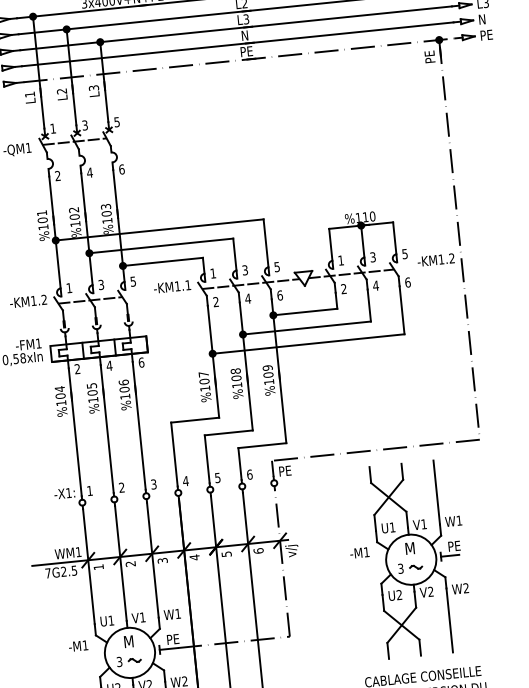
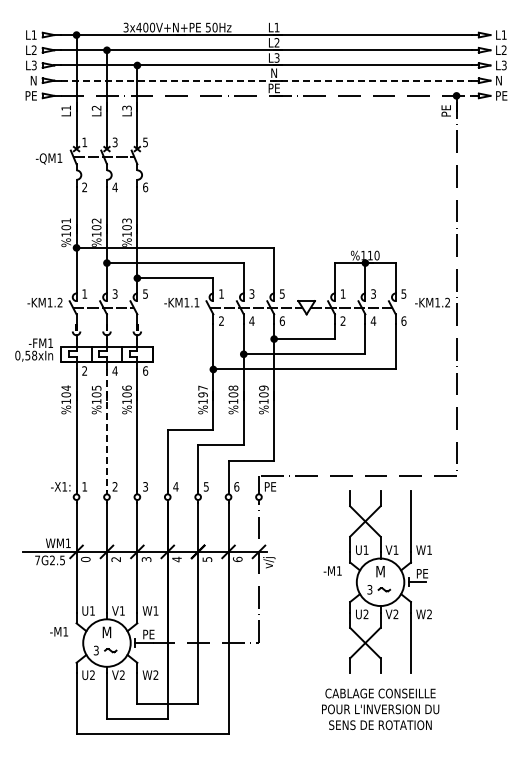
line: (238, 44) -> (267, 80), solid -> dashed
text: (203, 381) -> (202, 394), %107 -> %197
line: (106, 429) -> (106, 430), solid -> dashed
text: (98, 567) -> (85, 559), 1 -> 0

